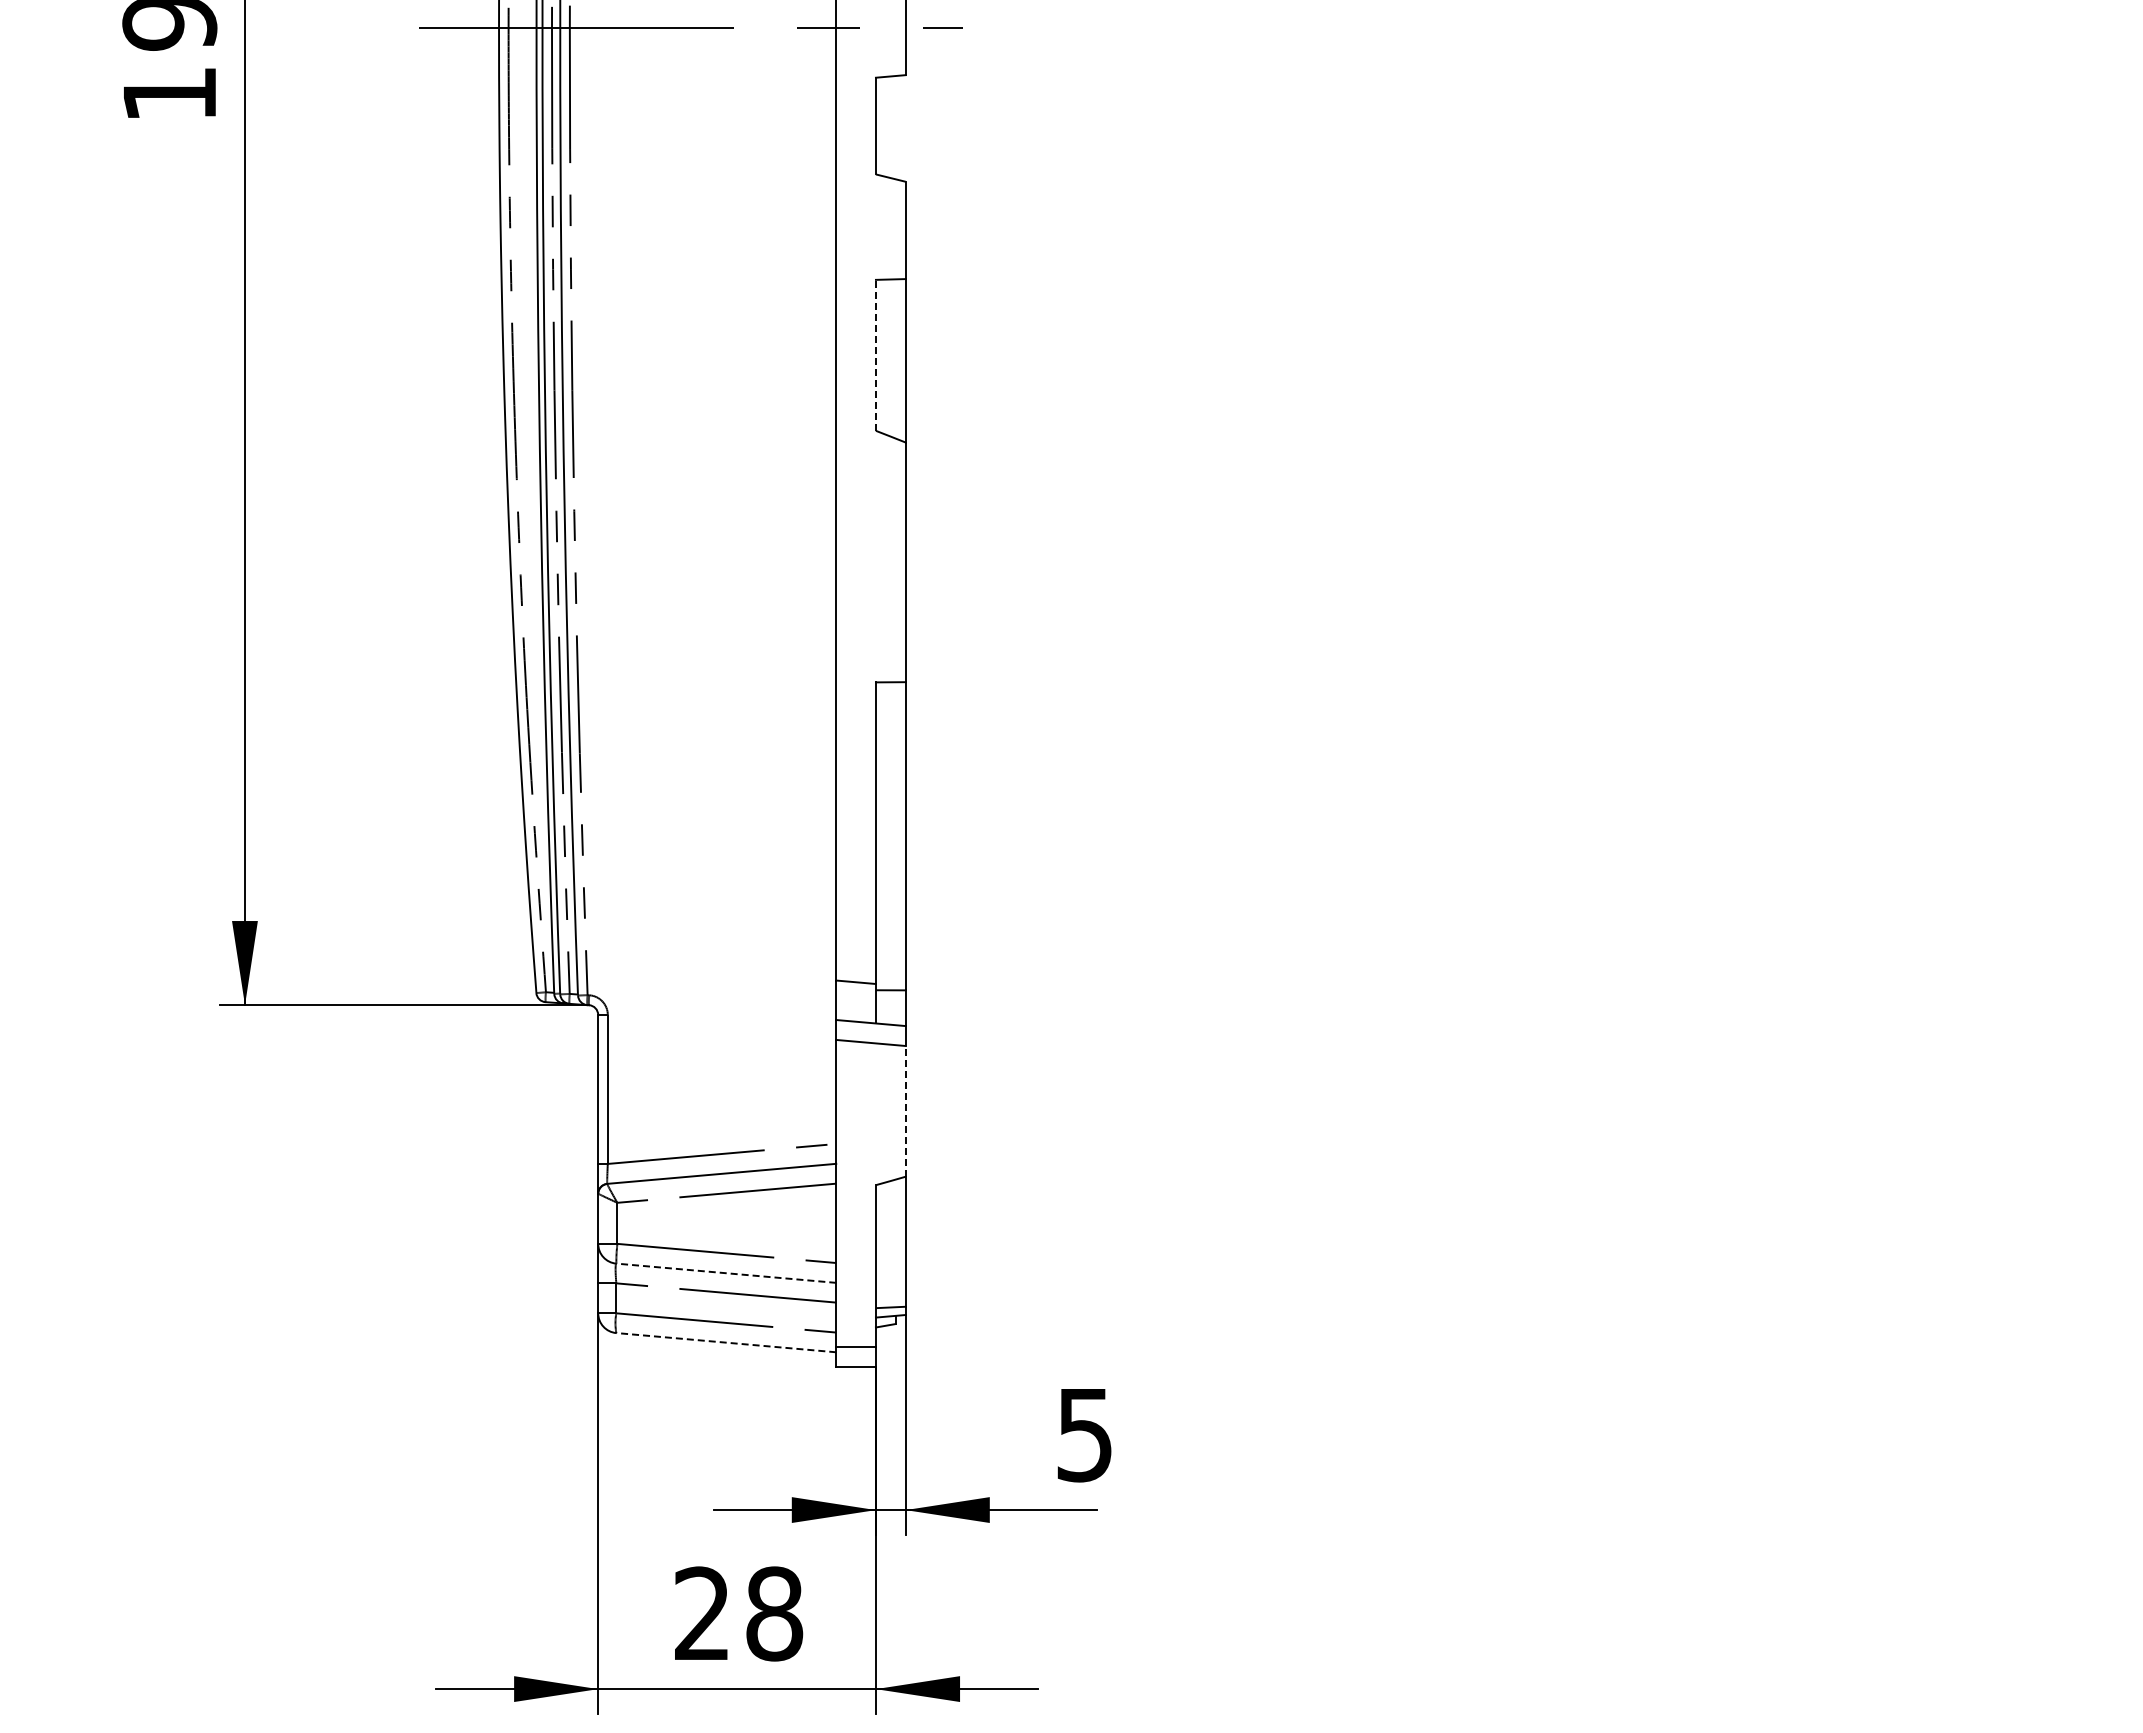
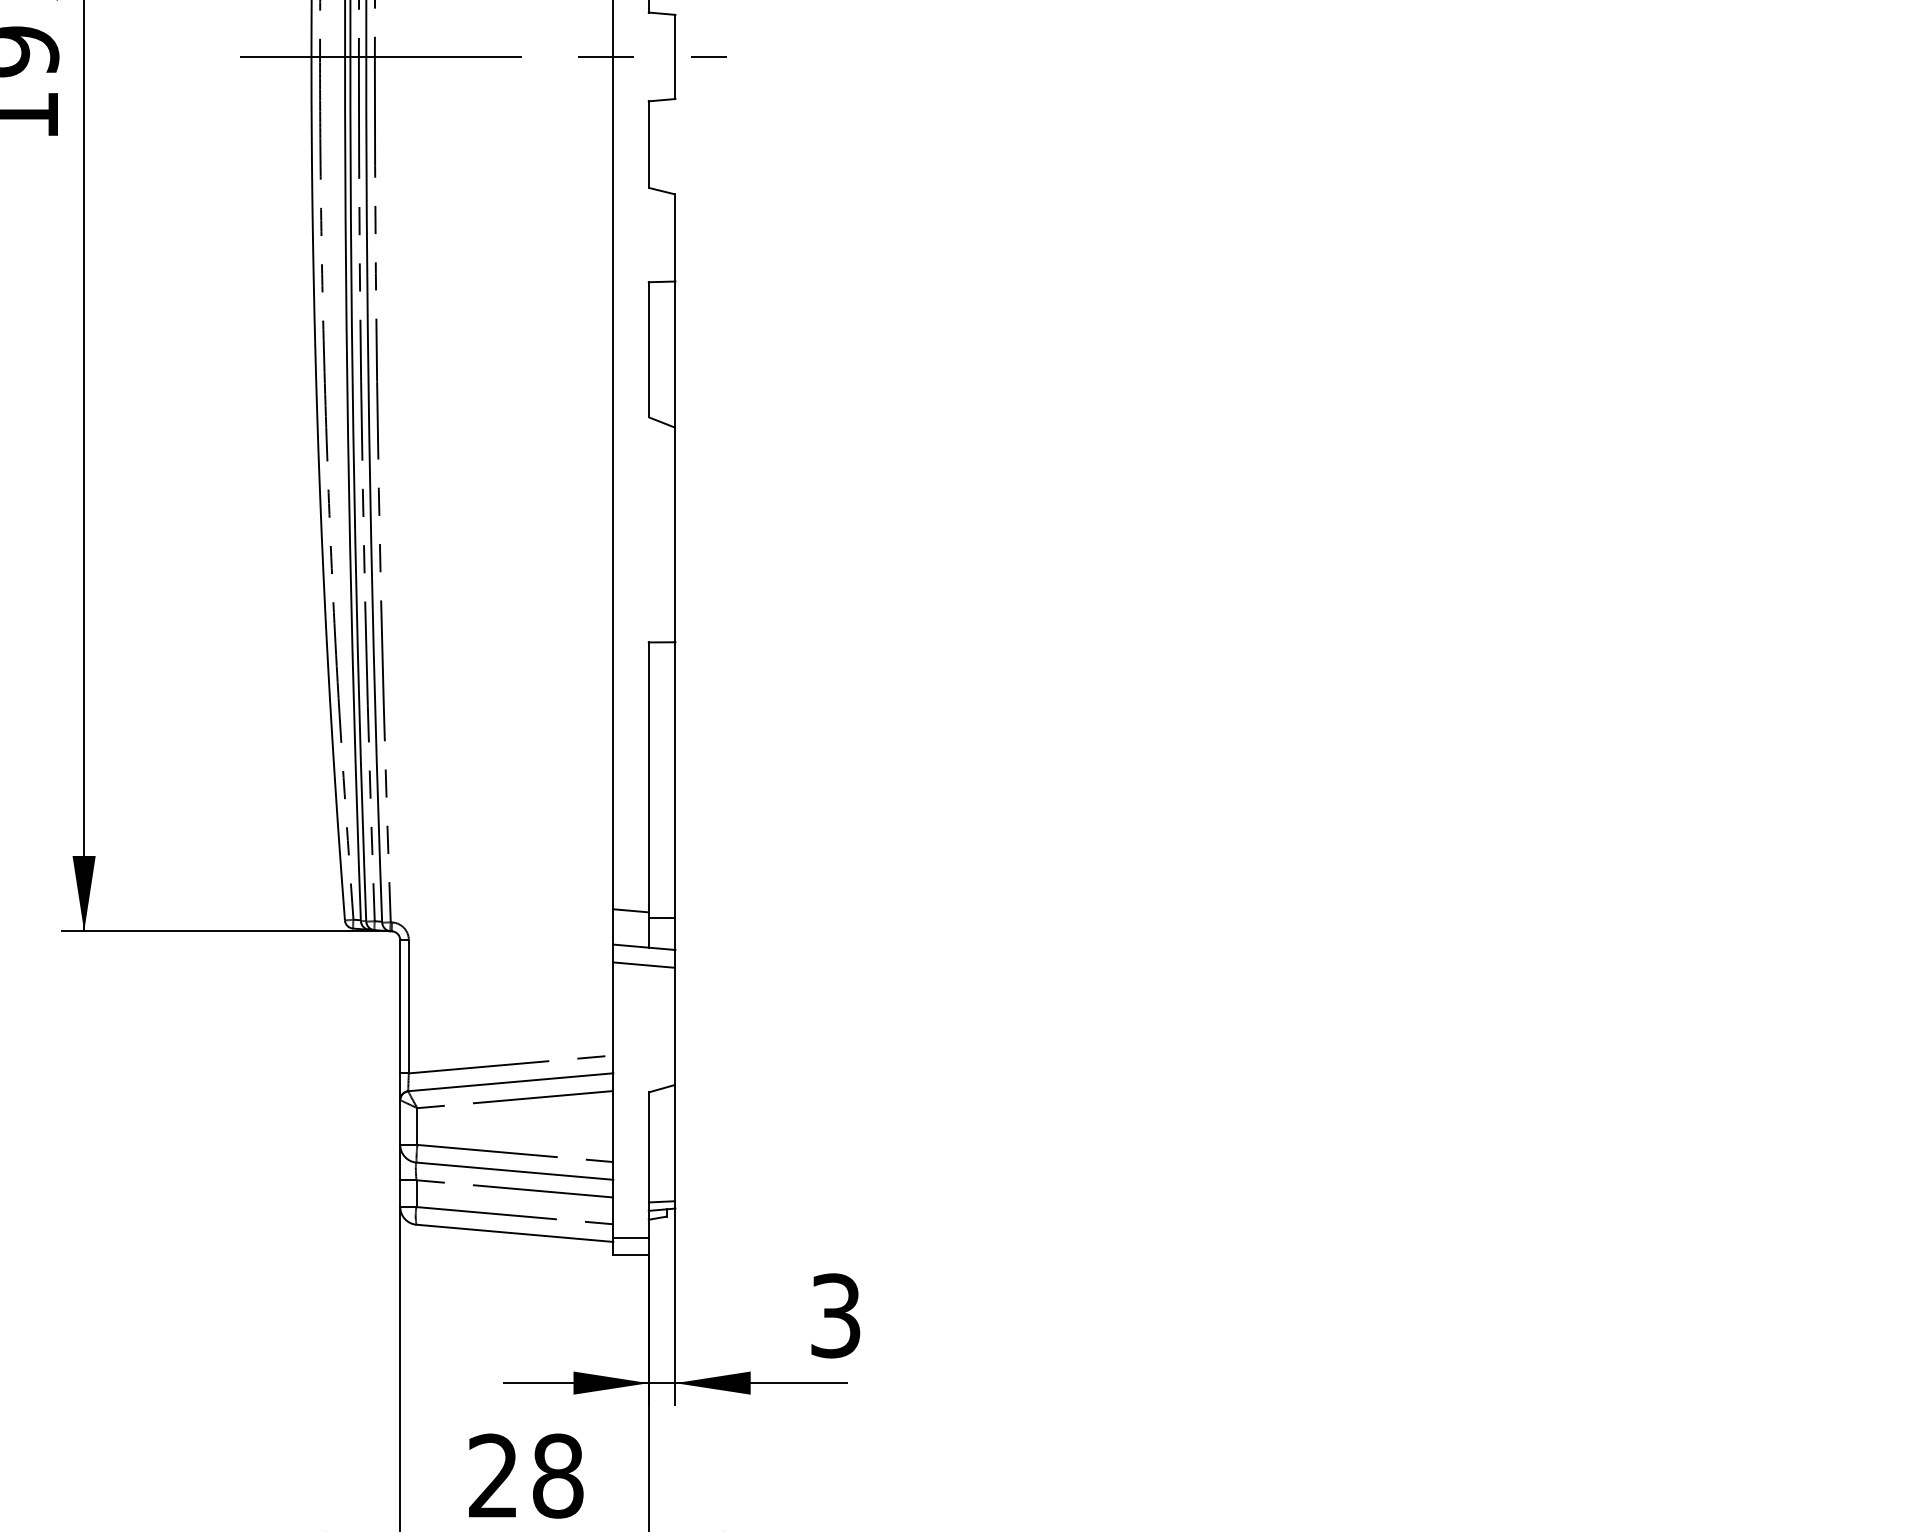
line: (875, 354) -> (648, 349), dashed -> solid
line: (905, 1110) -> (675, 1025), dashed -> solid
line: (725, 1273) -> (514, 1171), dashed -> solid
line: (725, 1342) -> (514, 1233), dashed -> solid
text: (1084, 1434) -> (835, 1315), 5 -> 3

